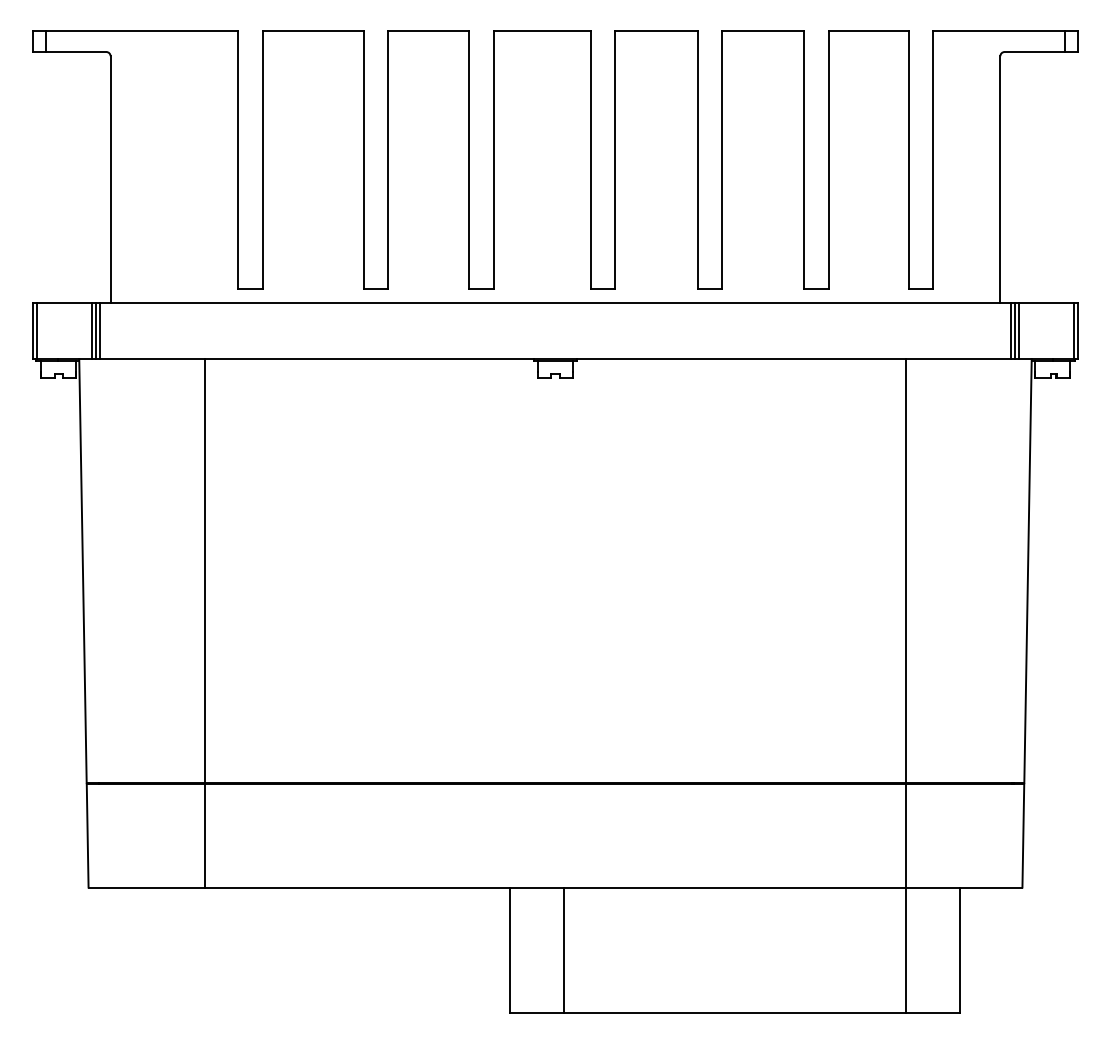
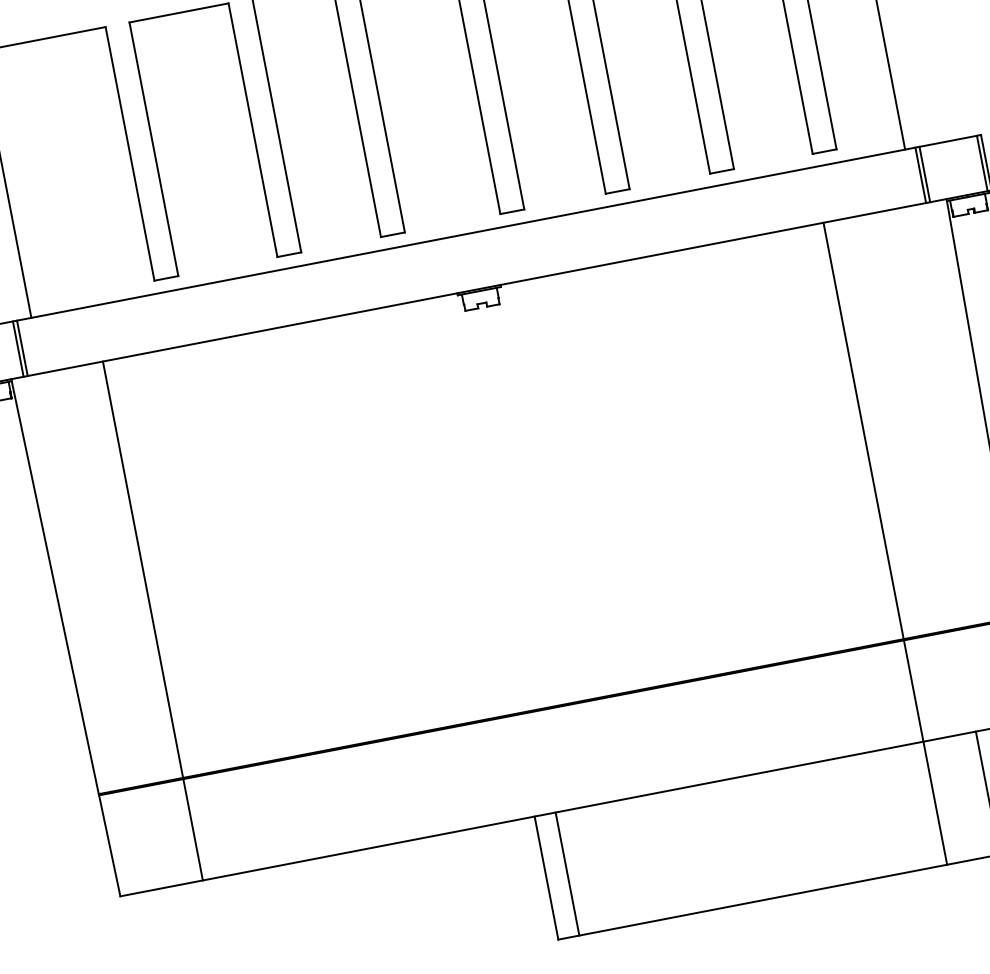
line: (100, 330) -> (26, 347), removed
line: (1019, 330) -> (929, 173), removed
line: (204, 623) -> (152, 621), moved
line: (563, 949) -> (567, 873), moved

